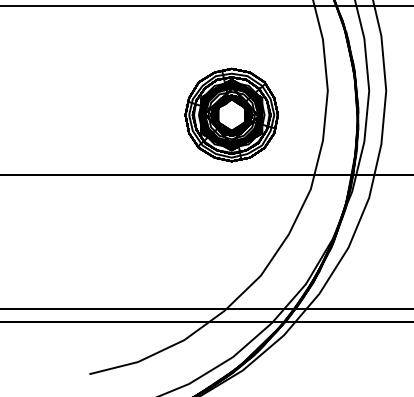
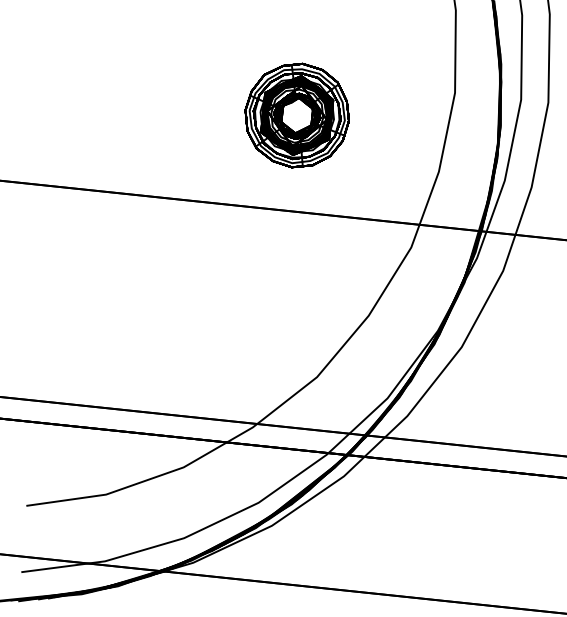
part: (231, 114) -> (297, 114), size x0.7

